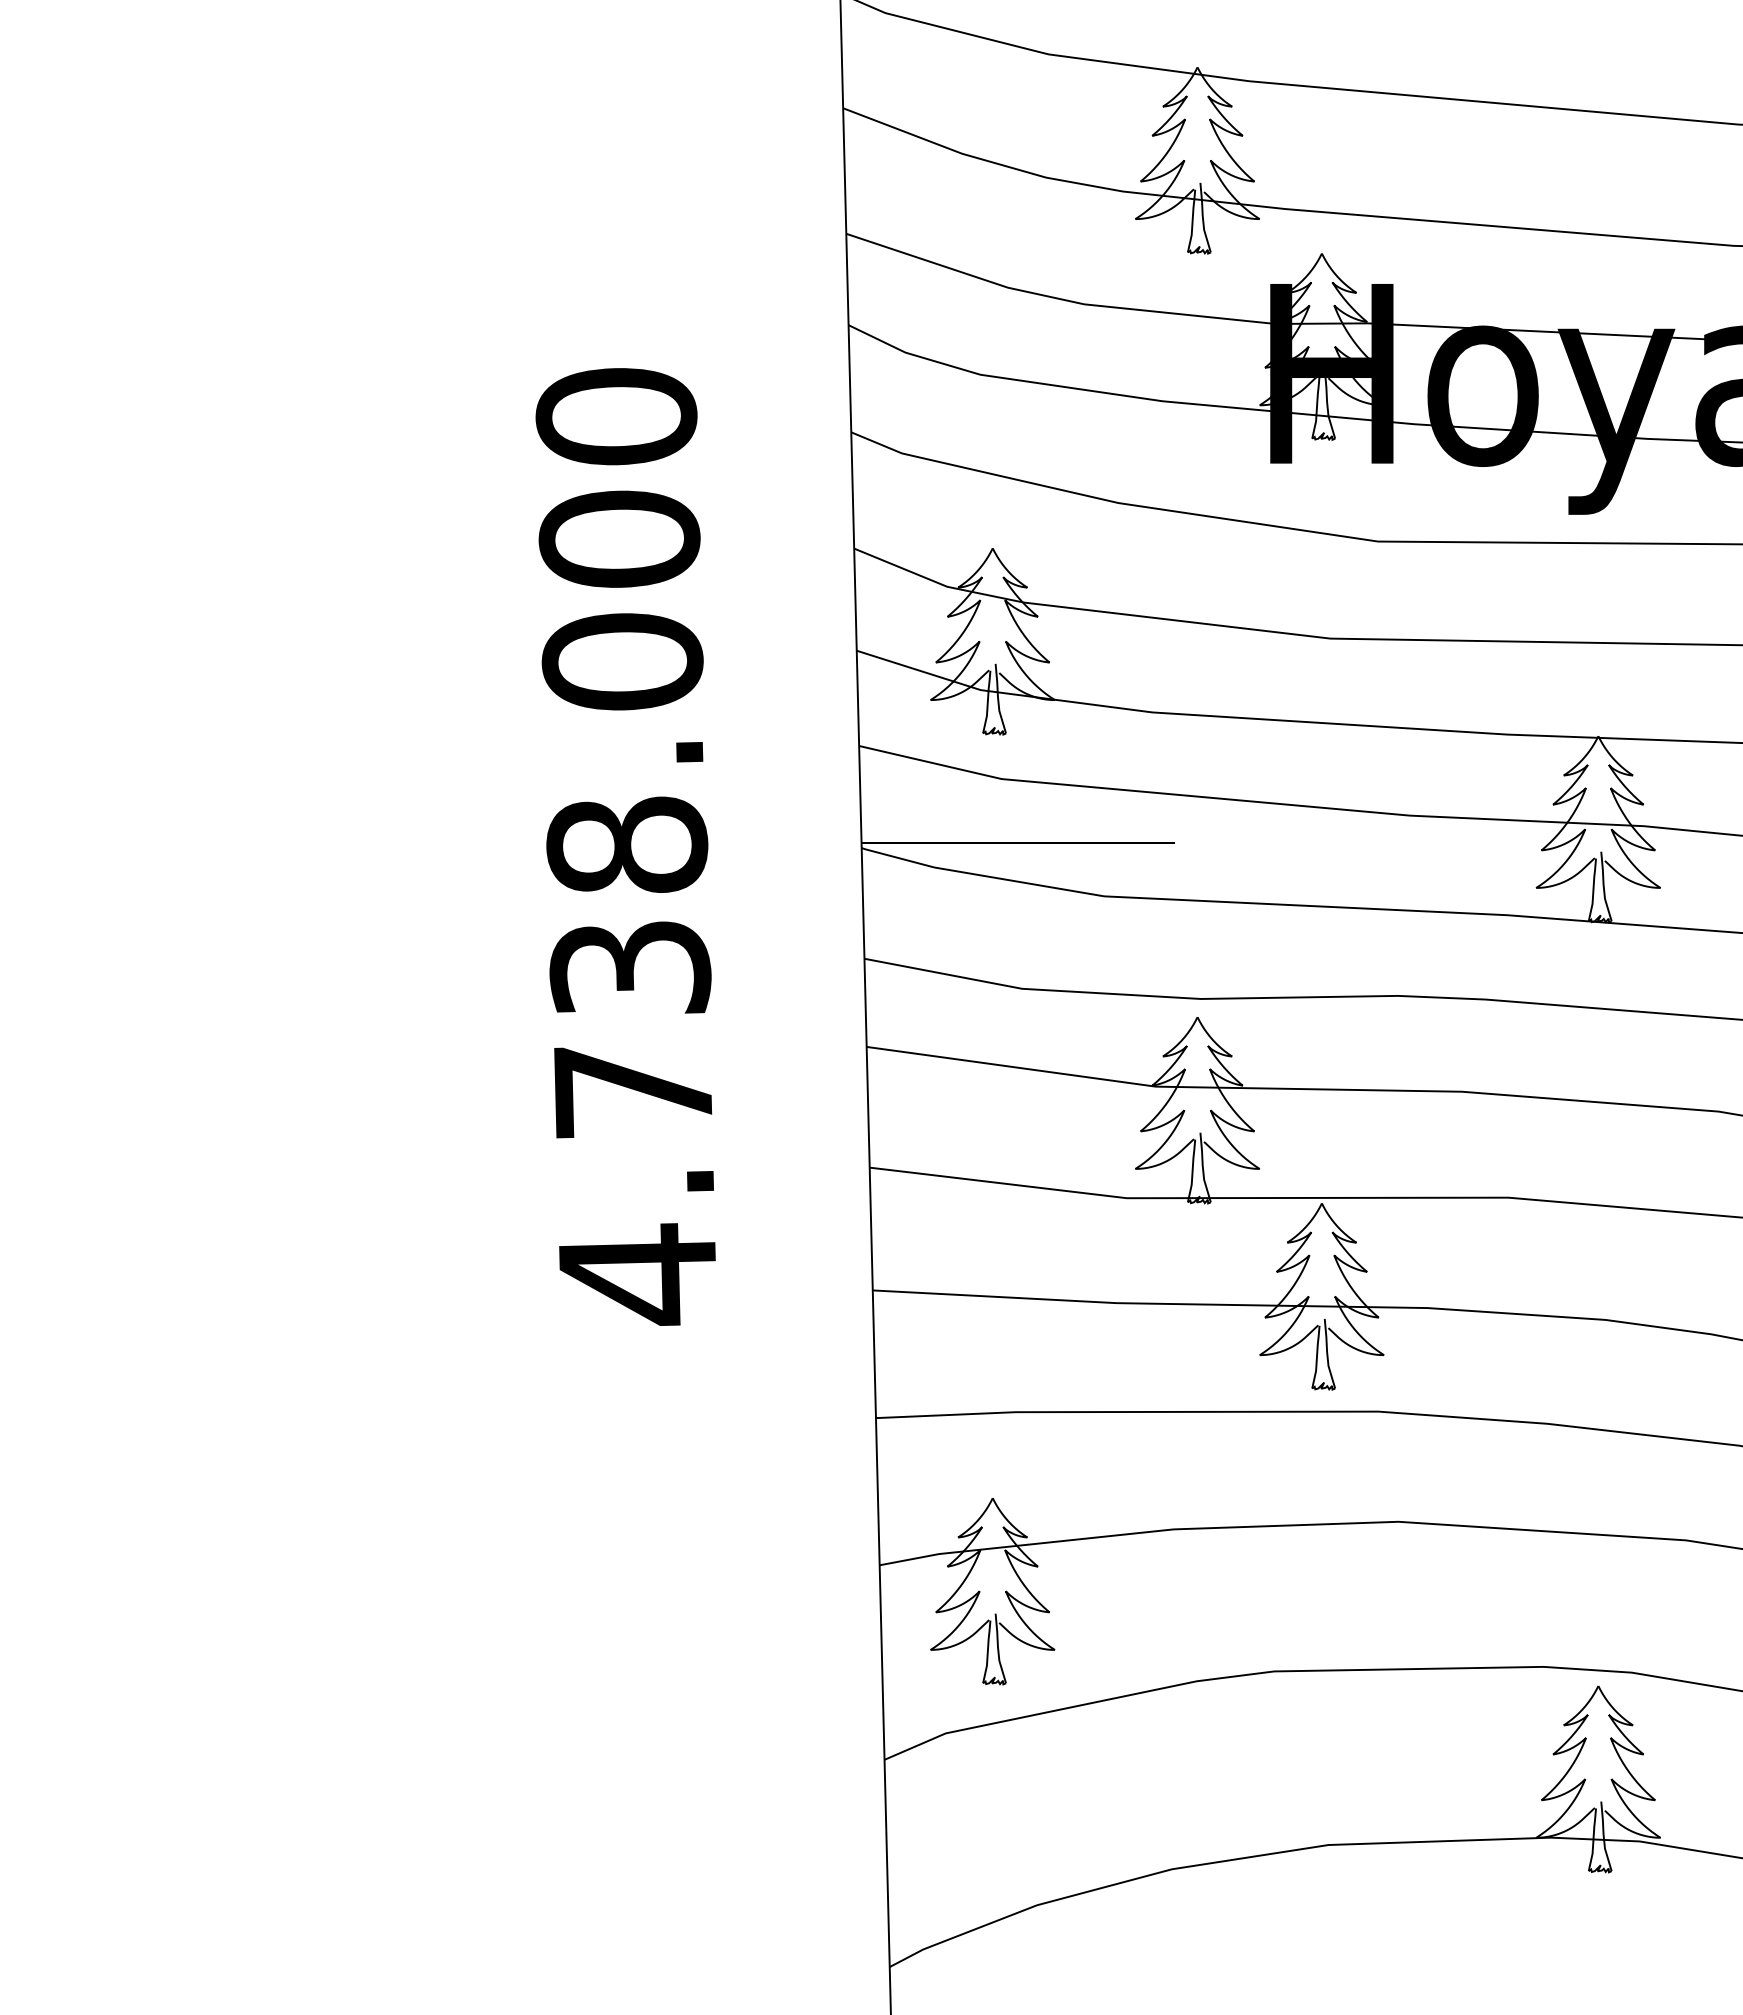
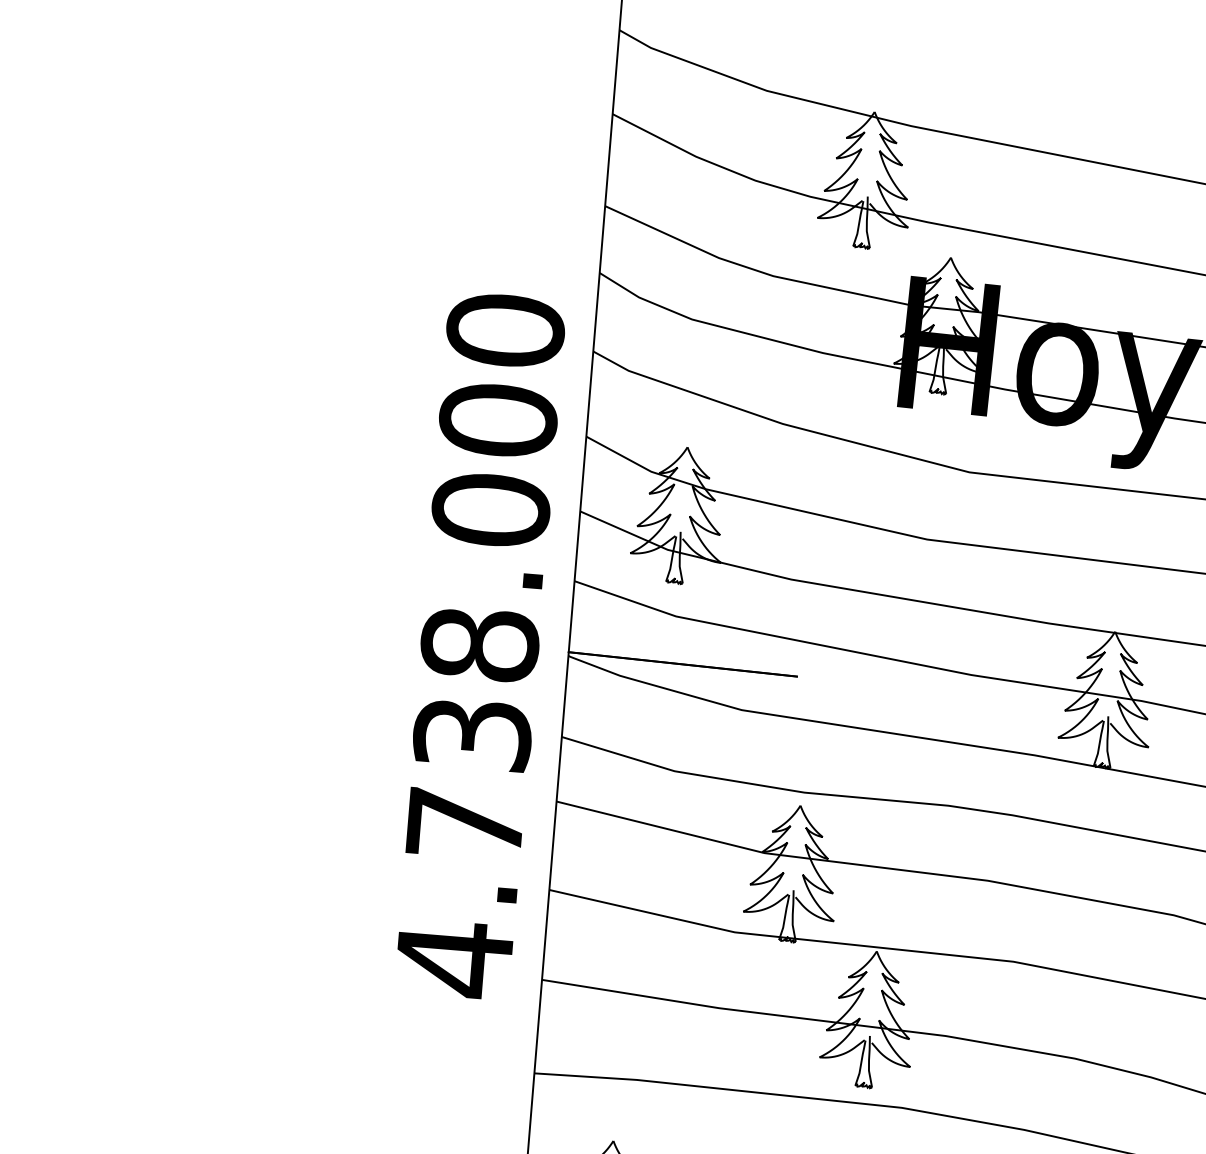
text: (625, 846) -> (478, 645), moved

